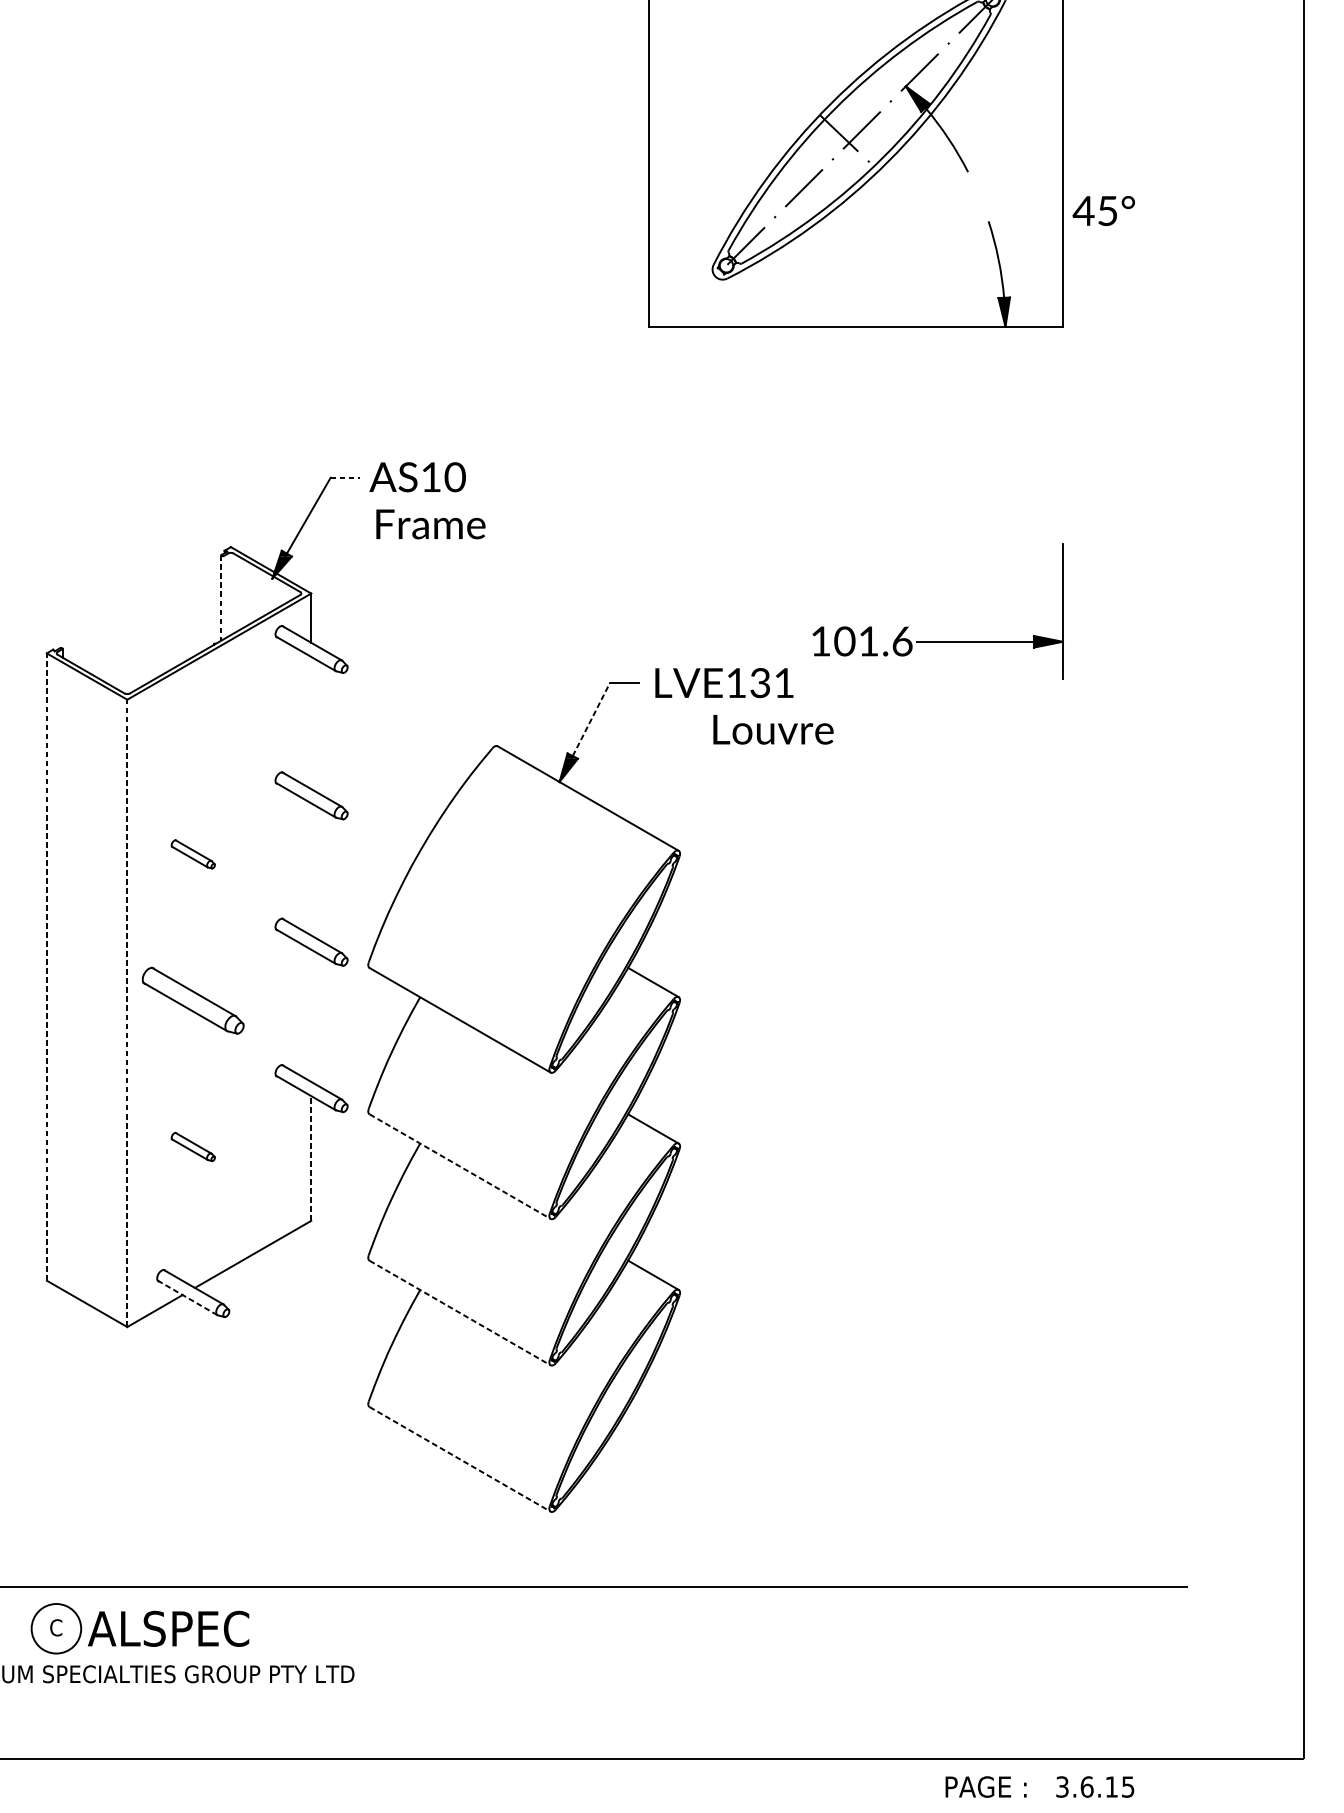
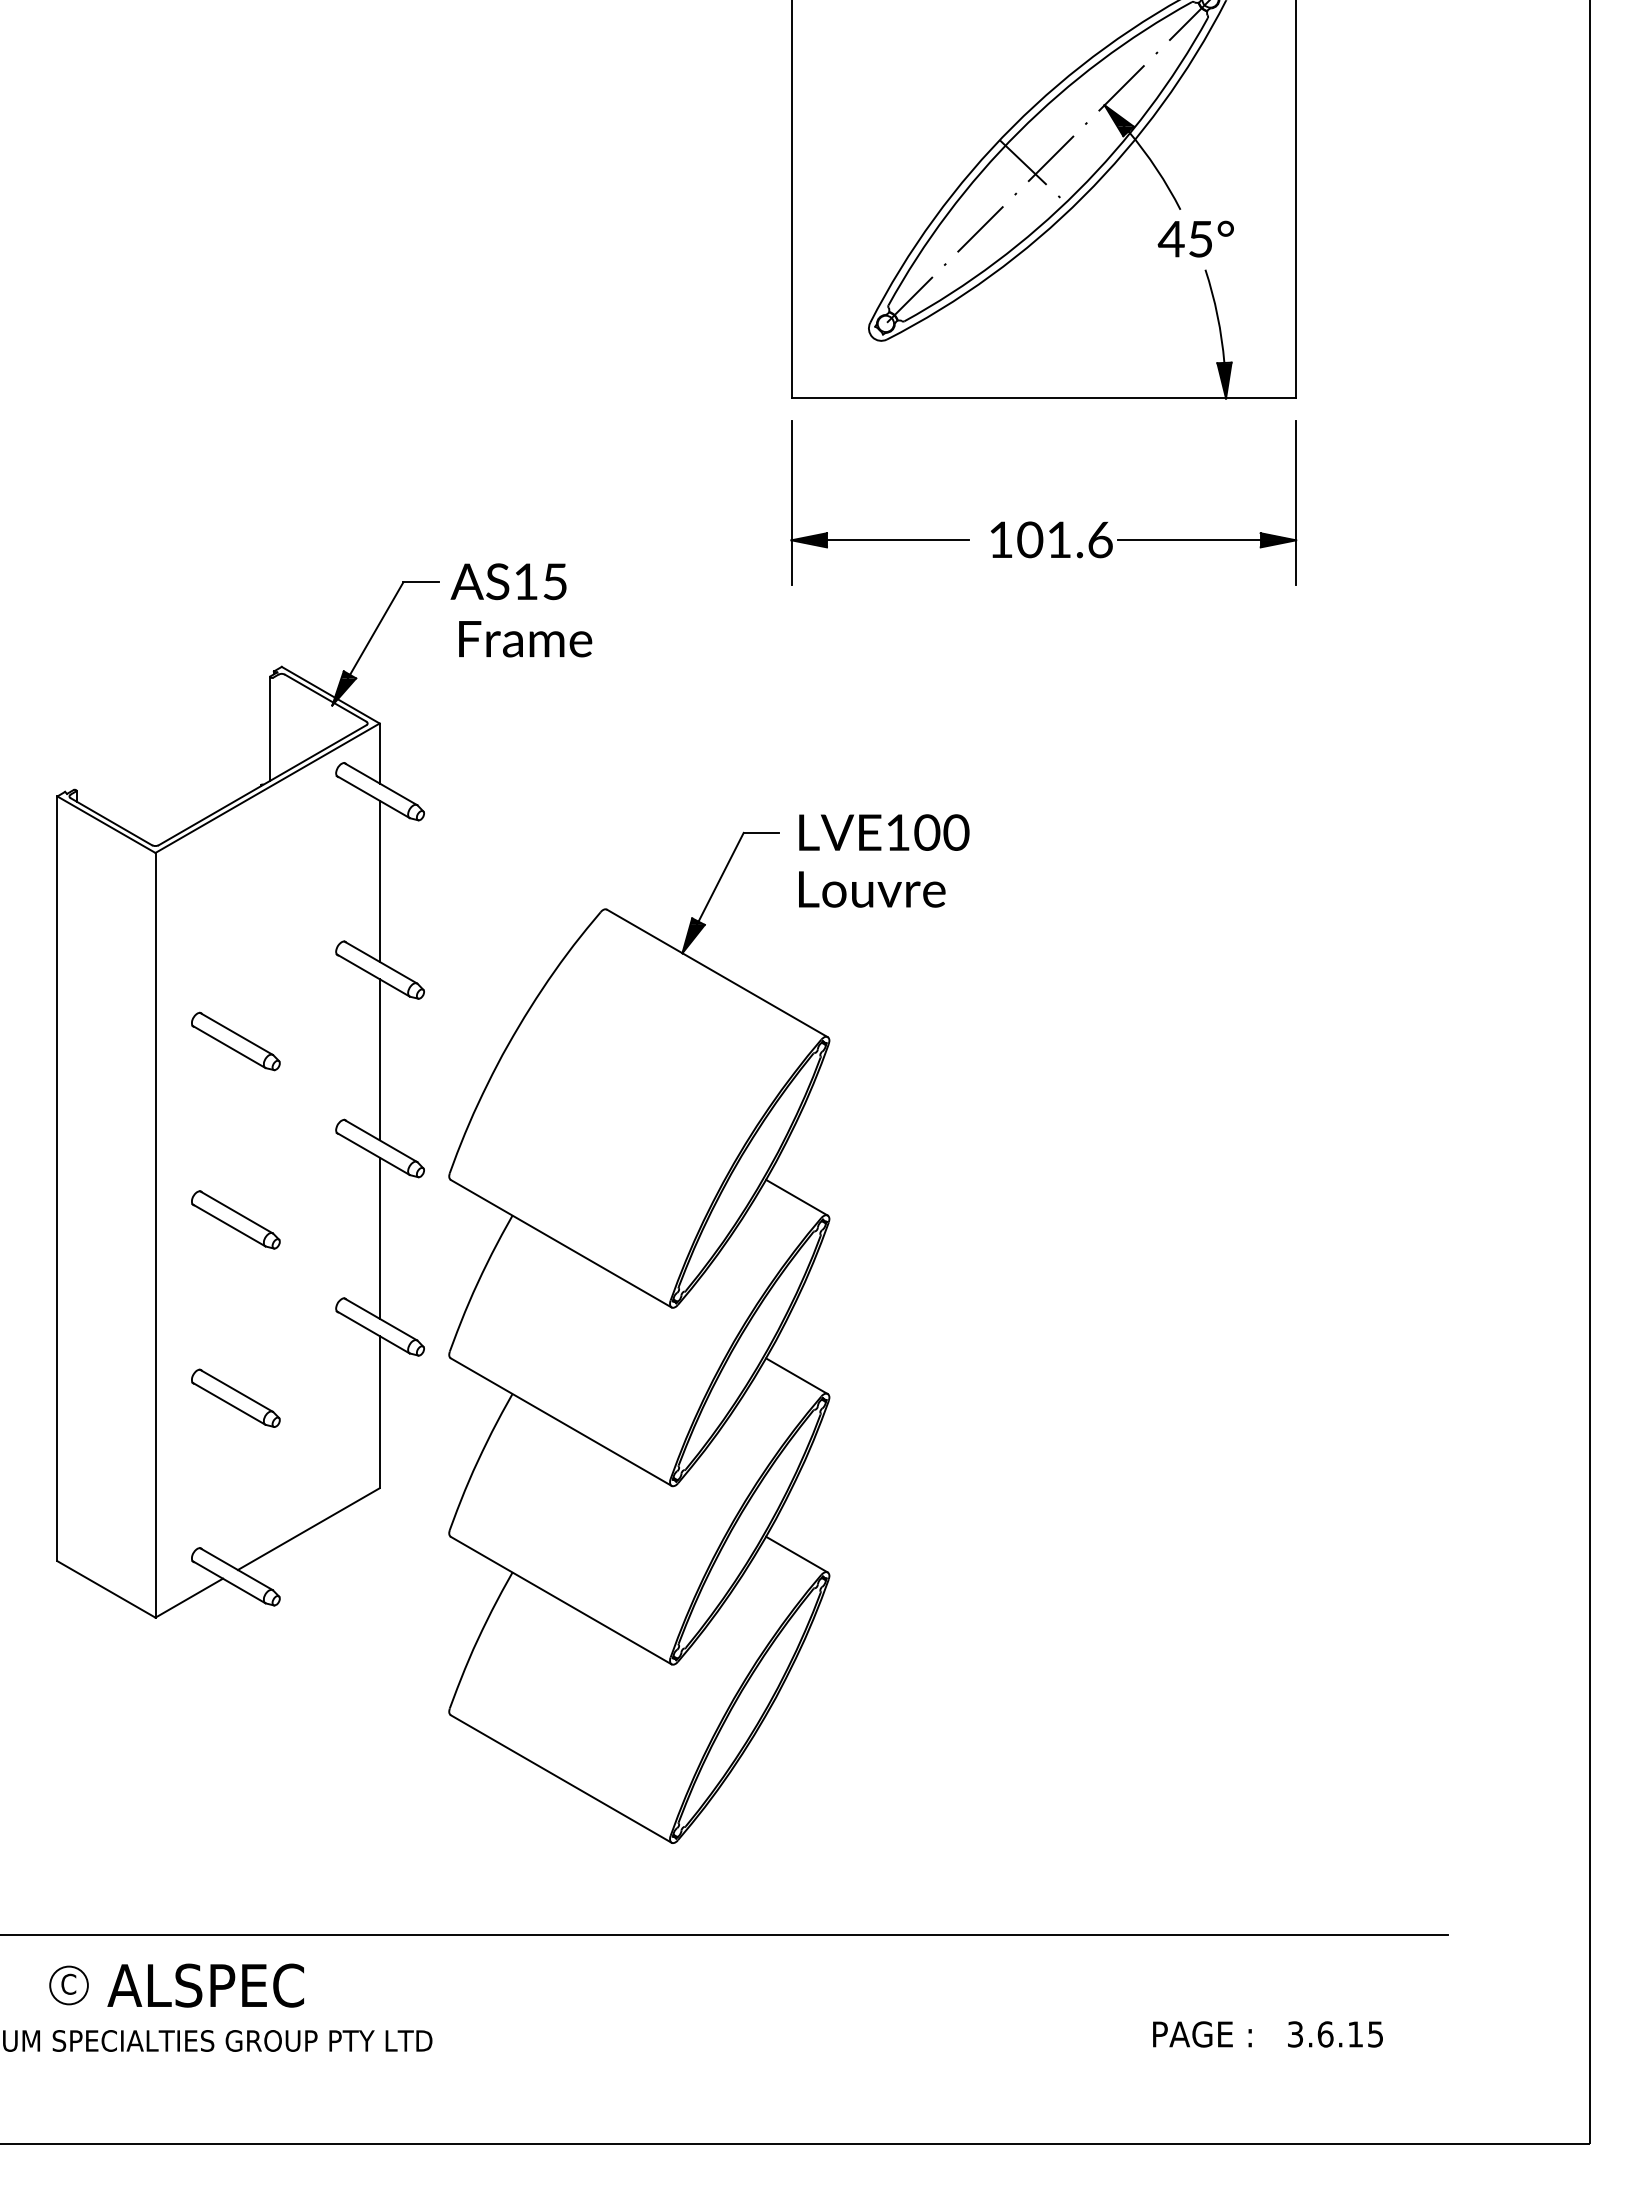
text: (1103, 210) -> (1195, 238), moved
part: (721, 442) -> (879, 539), added
line: (345, 477) -> (421, 582), dashed -> solid
text: (455, 477) -> (555, 581), AS10 -> AS15
line: (221, 597) -> (270, 728), dashed -> solid
part: (938, 641) -> (1144, 539), moved
text: (772, 682) -> (941, 832), LVE131 -> LVE100
line: (591, 719) -> (721, 877), dashed -> solid
line: (311, 722) -> (379, 880), added
text: (773, 729) -> (872, 889), moved
part: (192, 854) -> (235, 1041), size x1.67
line: (311, 869) -> (379, 1059), added
line: (46, 966) -> (57, 1178), dashed -> solid
part: (192, 1000) -> (235, 1219), size x0.71
line: (127, 1012) -> (155, 1234), dashed -> solid
line: (311, 1015) -> (379, 1237), added
part: (192, 1146) -> (235, 1397), size x1.67
line: (311, 1157) -> (379, 1411), dashed -> solid
line: (460, 1166) -> (561, 1422), dashed -> solid
line: (188, 1298) -> (229, 1582), dashed -> solid
line: (460, 1312) -> (561, 1600), dashed -> solid
line: (460, 1459) -> (561, 1779), dashed -> solid
circle: (55, 1628) -> (68, 1985), size x0.62
text: (1039, 1787) -> (1267, 2034), moved

